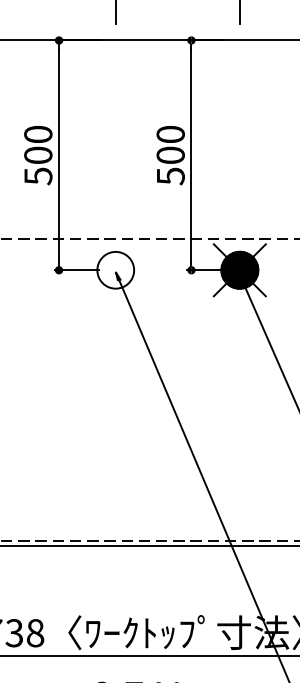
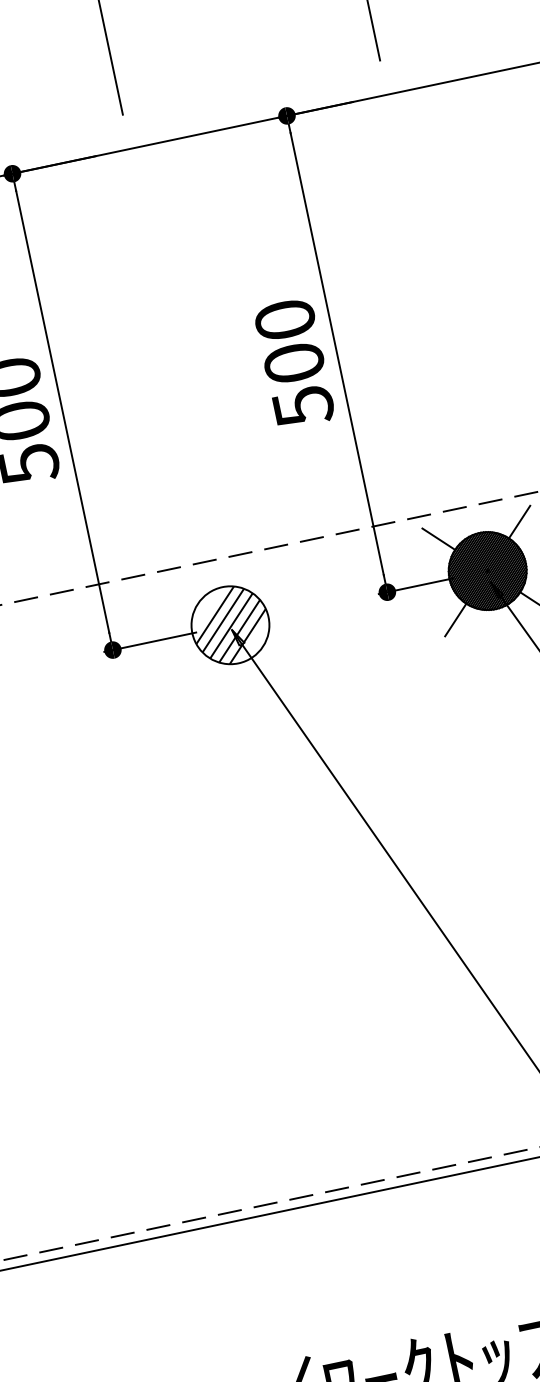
hatch: (115, 270) -> (230, 625), added

